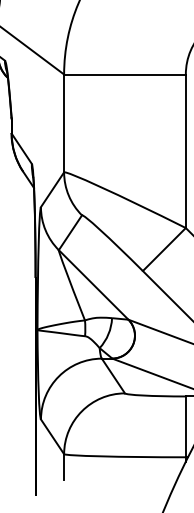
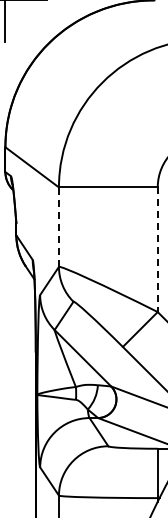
line: (63, 123) -> (58, 227), solid -> dashed
line: (185, 152) -> (157, 250), solid -> dashed

